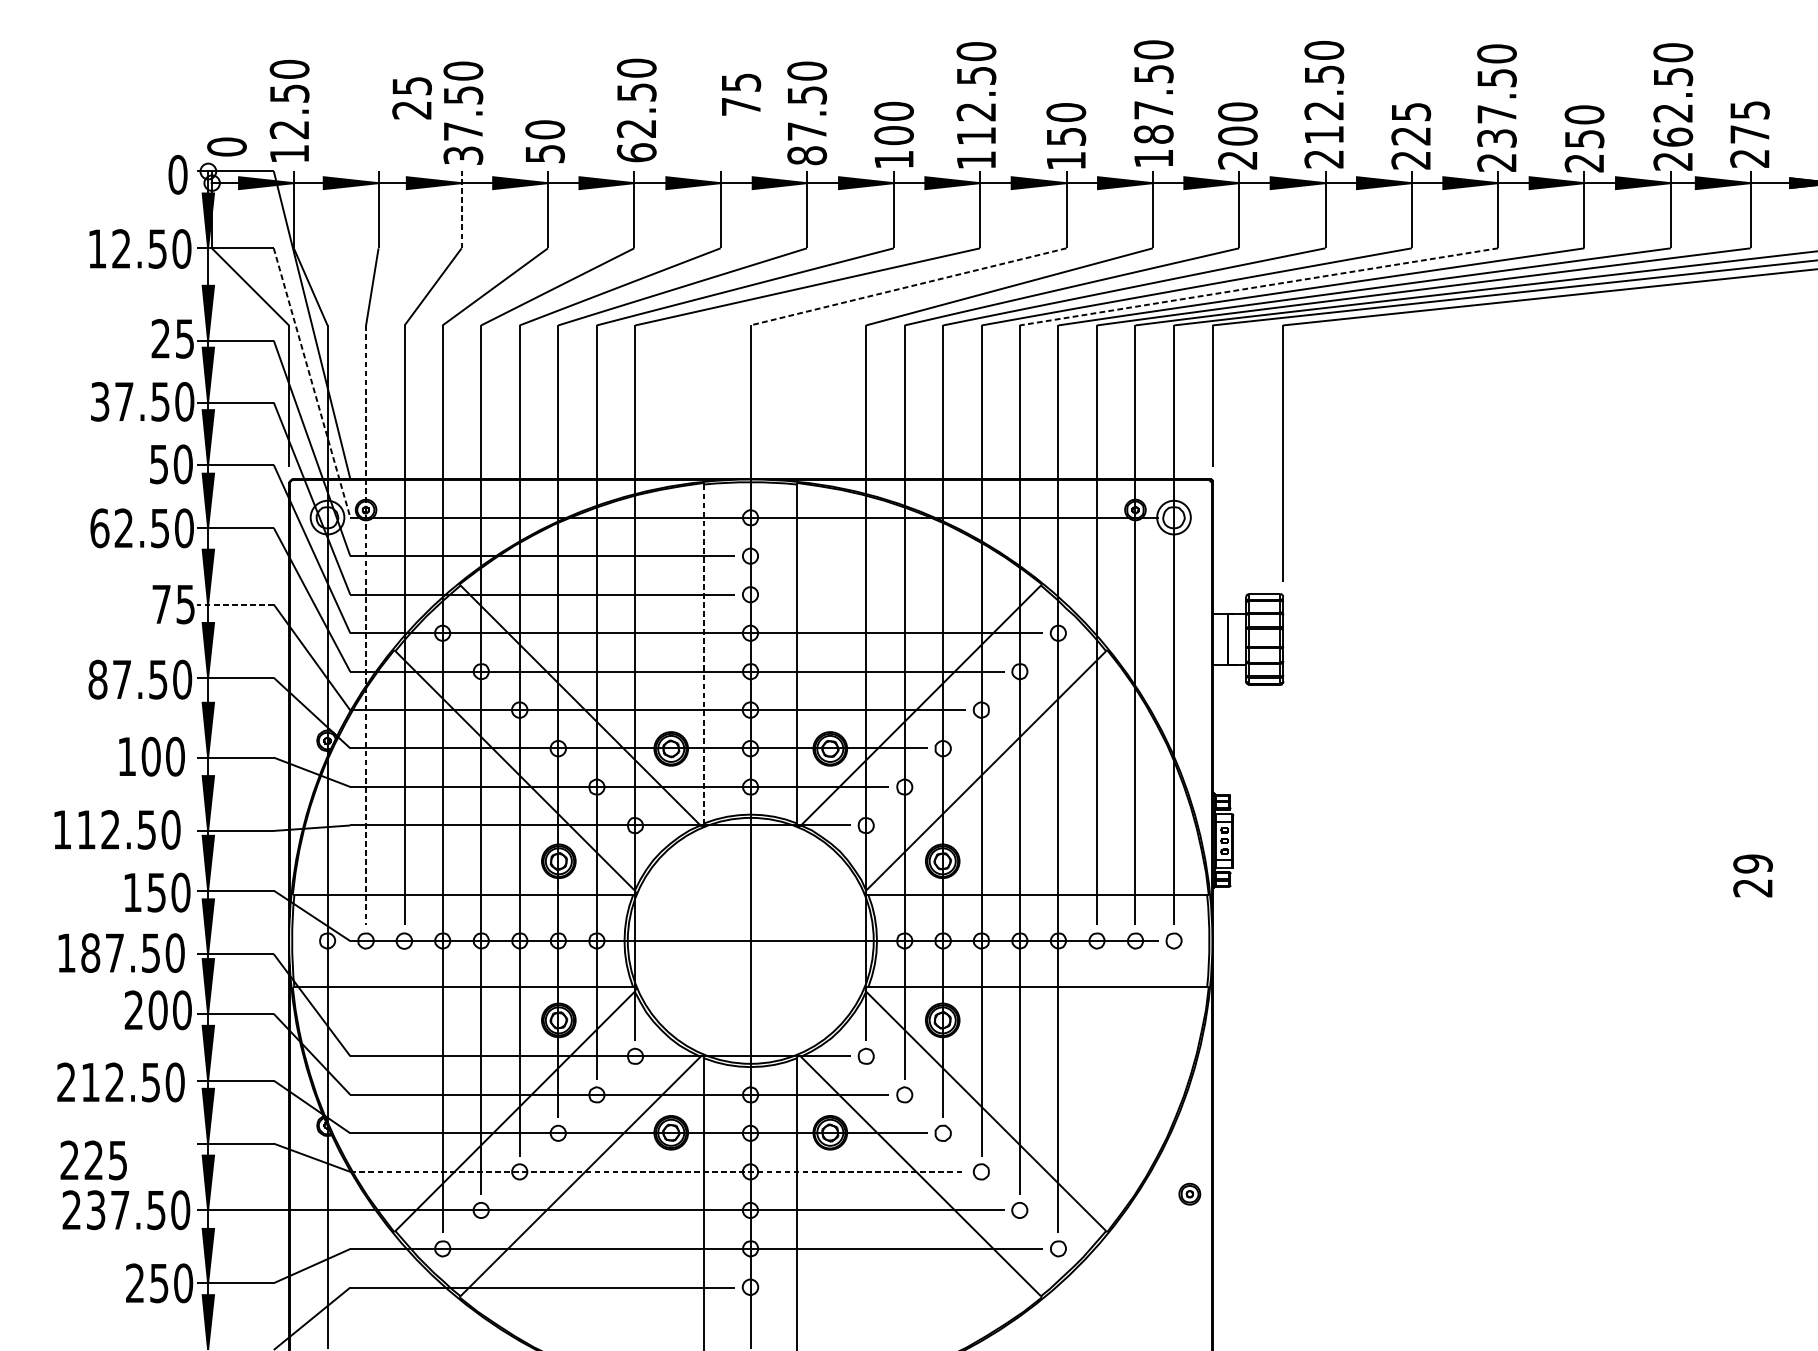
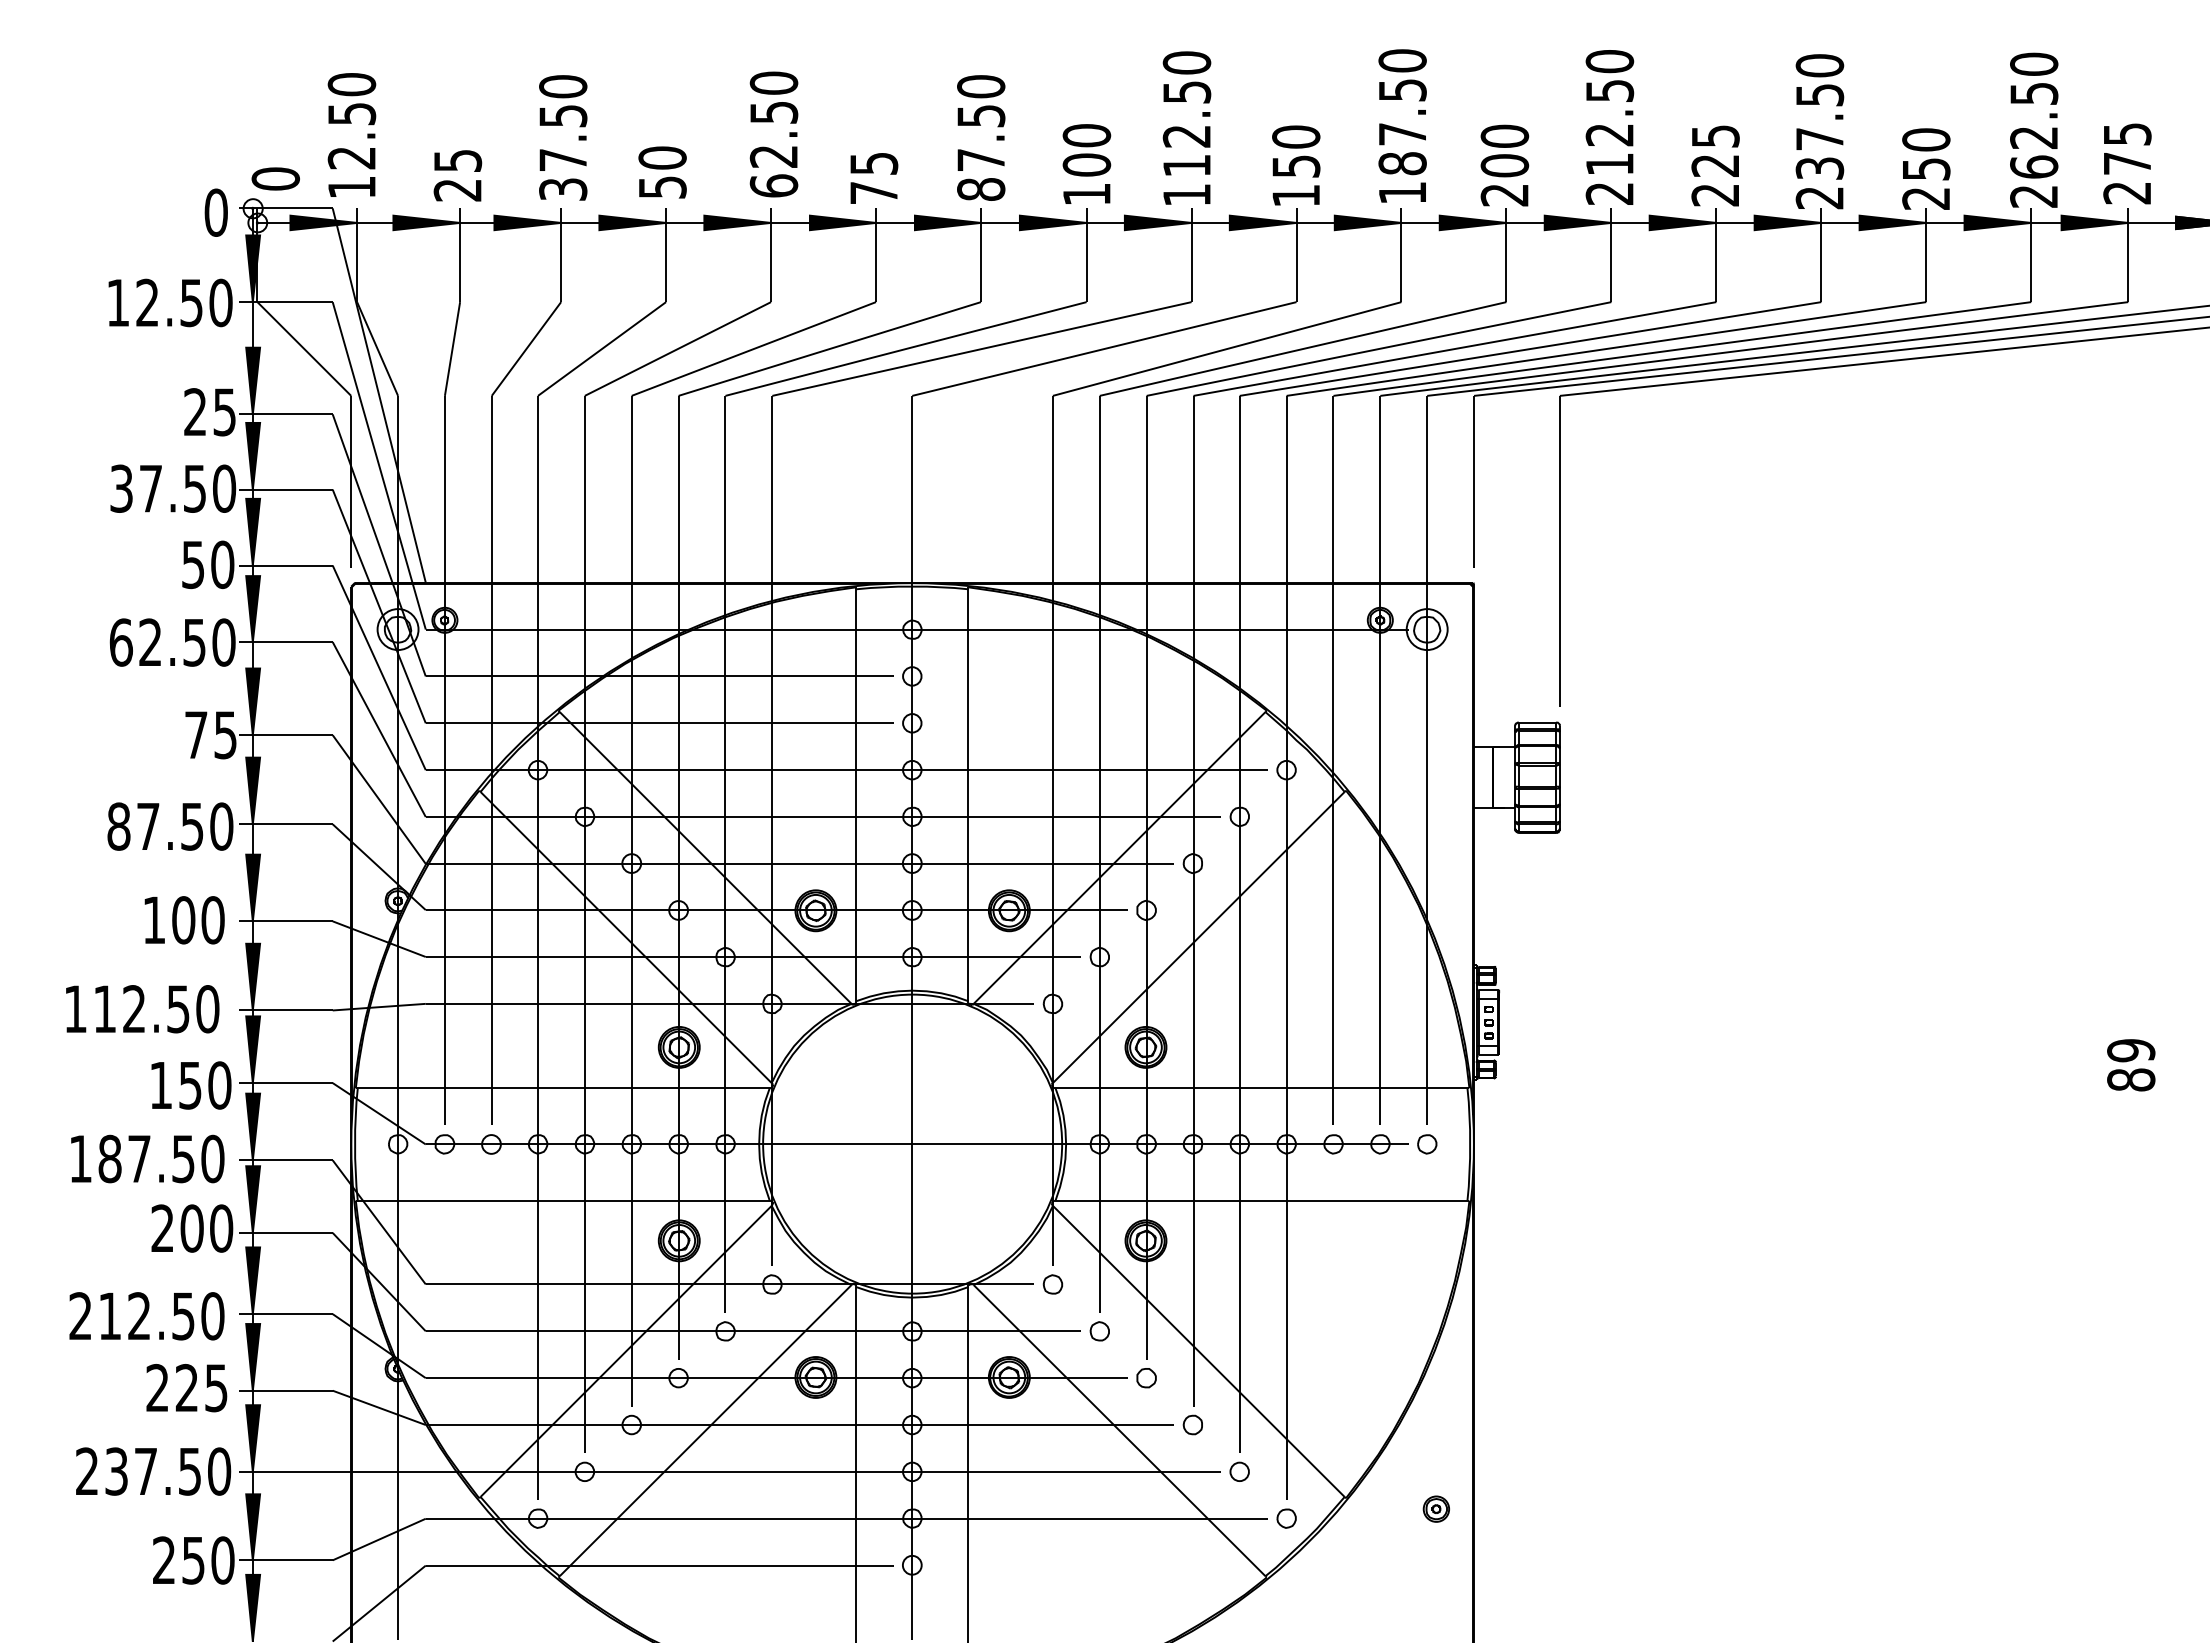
text: (741, 94) -> (874, 178), moved
text: (411, 98) -> (457, 175), moved
line: (461, 209) -> (561, 255), dashed -> solid
line: (908, 287) -> (1104, 349), dashed -> solid
line: (1258, 287) -> (1530, 349), dashed -> solid
line: (312, 383) -> (379, 466), dashed -> solid
line: (234, 604) -> (285, 735), dashed -> solid
line: (365, 625) -> (444, 760), dashed -> solid
line: (704, 654) -> (856, 795), dashed -> solid
text: (1753, 887) -> (2131, 1079), 29 -> 89
text: (93, 1160) -> (186, 1388), moved
line: (658, 1172) -> (800, 1425), dashed -> solid
part: (1189, 1193) -> (1435, 1508), moved

